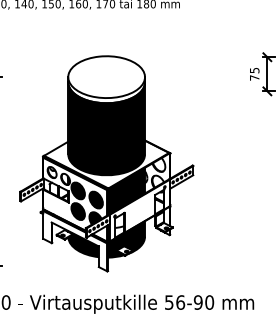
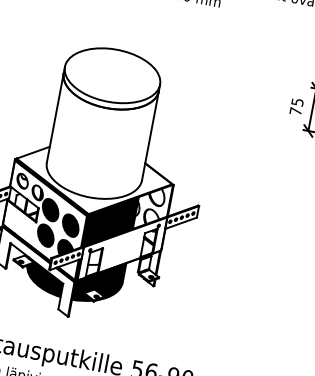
fill: (106, 128) -> (100, 139), removed

